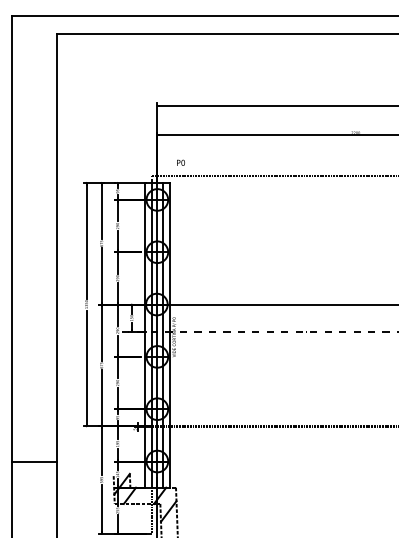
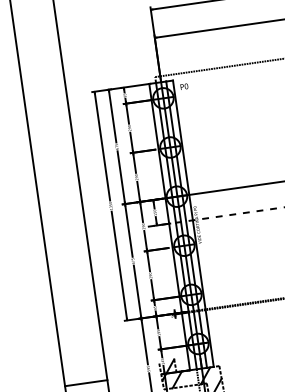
text: (180, 162) -> (183, 86), moved
line: (34, 461) -> (86, 382), moved

